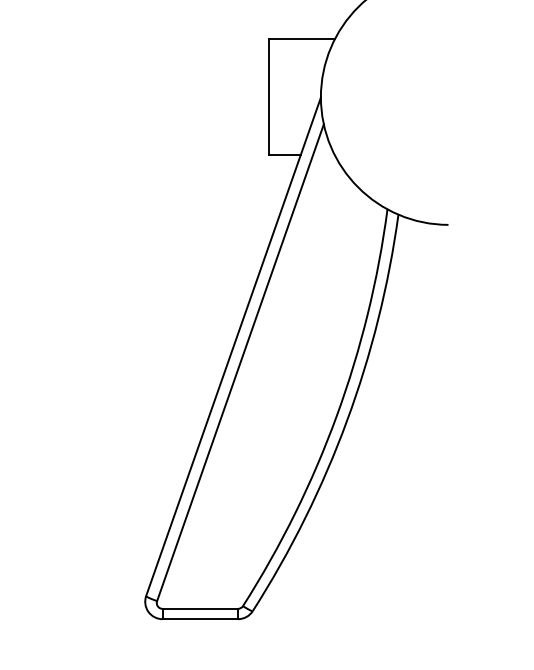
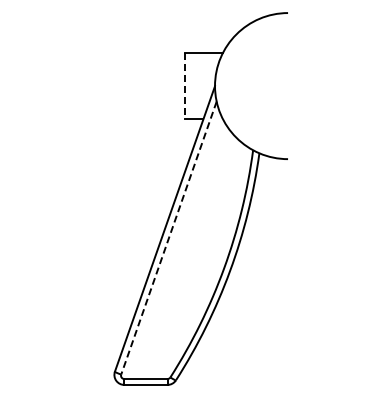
line: (269, 97) -> (185, 86), solid -> dashed
line: (239, 363) -> (168, 238), solid -> dashed

